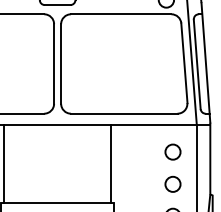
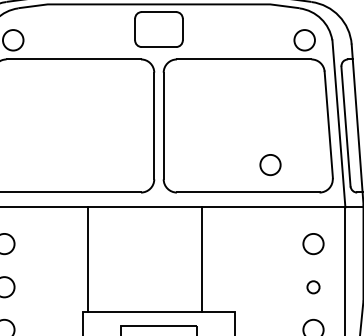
circle: (140, 93) -> (270, 165), added
line: (111, 163) -> (202, 259), moved
circle: (172, 184) -> (313, 287), size x0.6

